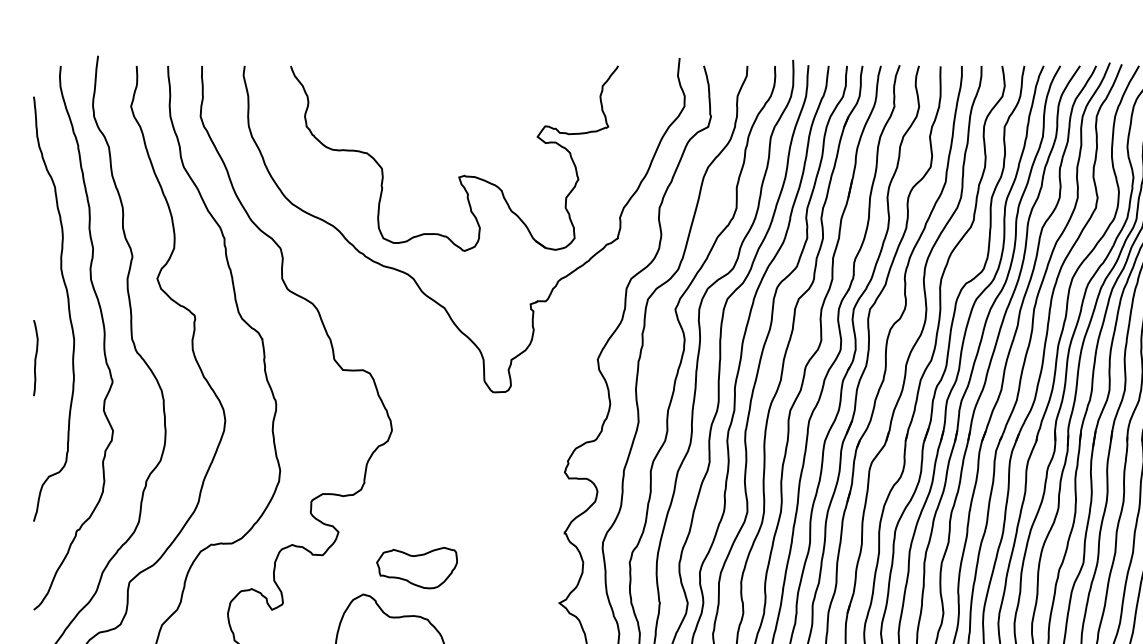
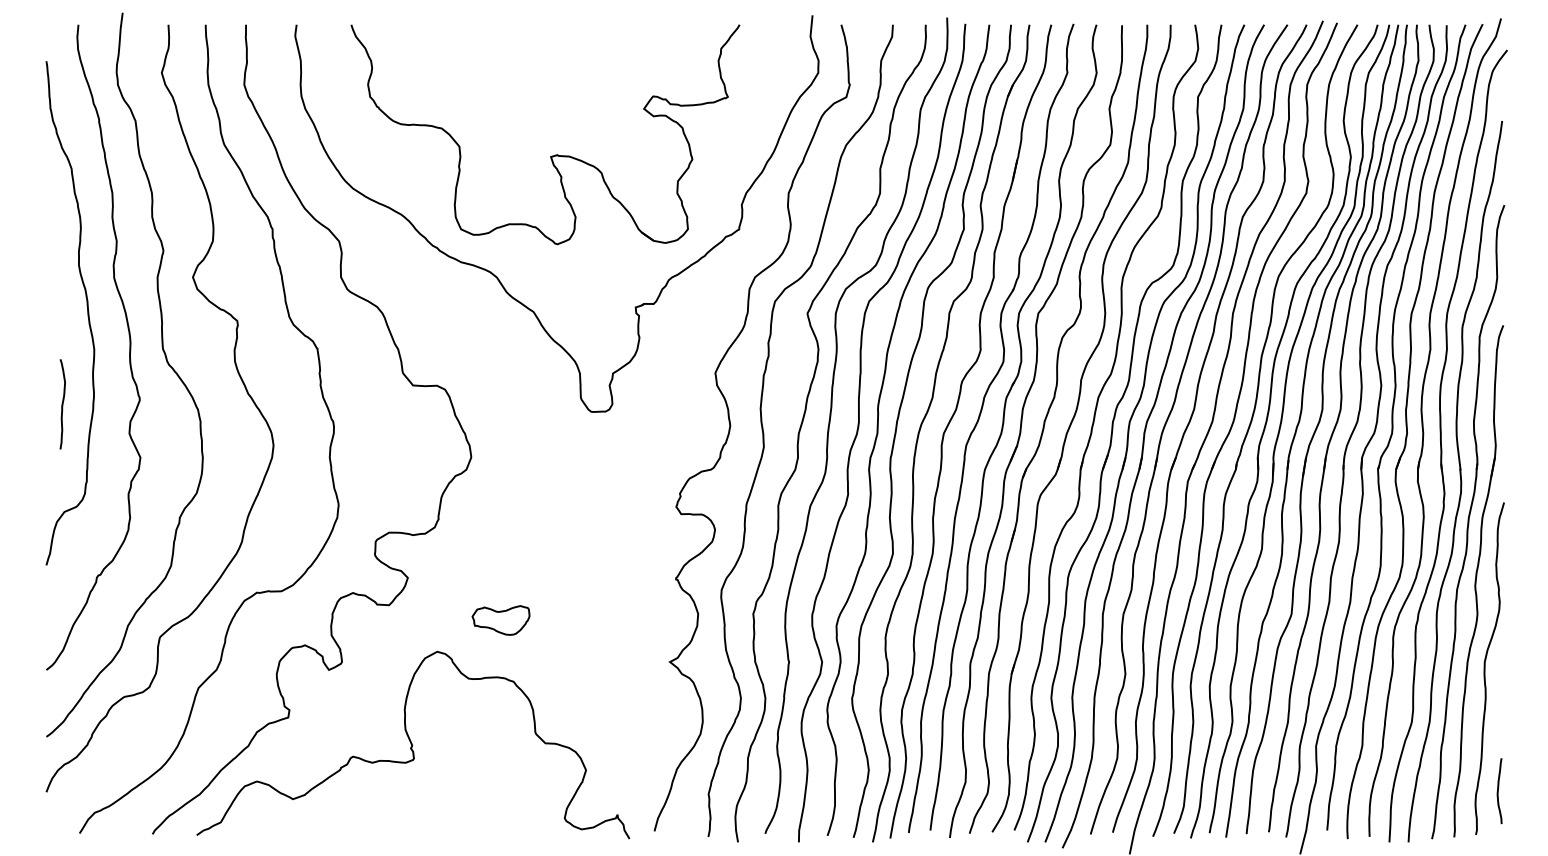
curve: (35, 358) -> (62, 404), moved
part: (416, 568) -> (500, 620), size x0.6

